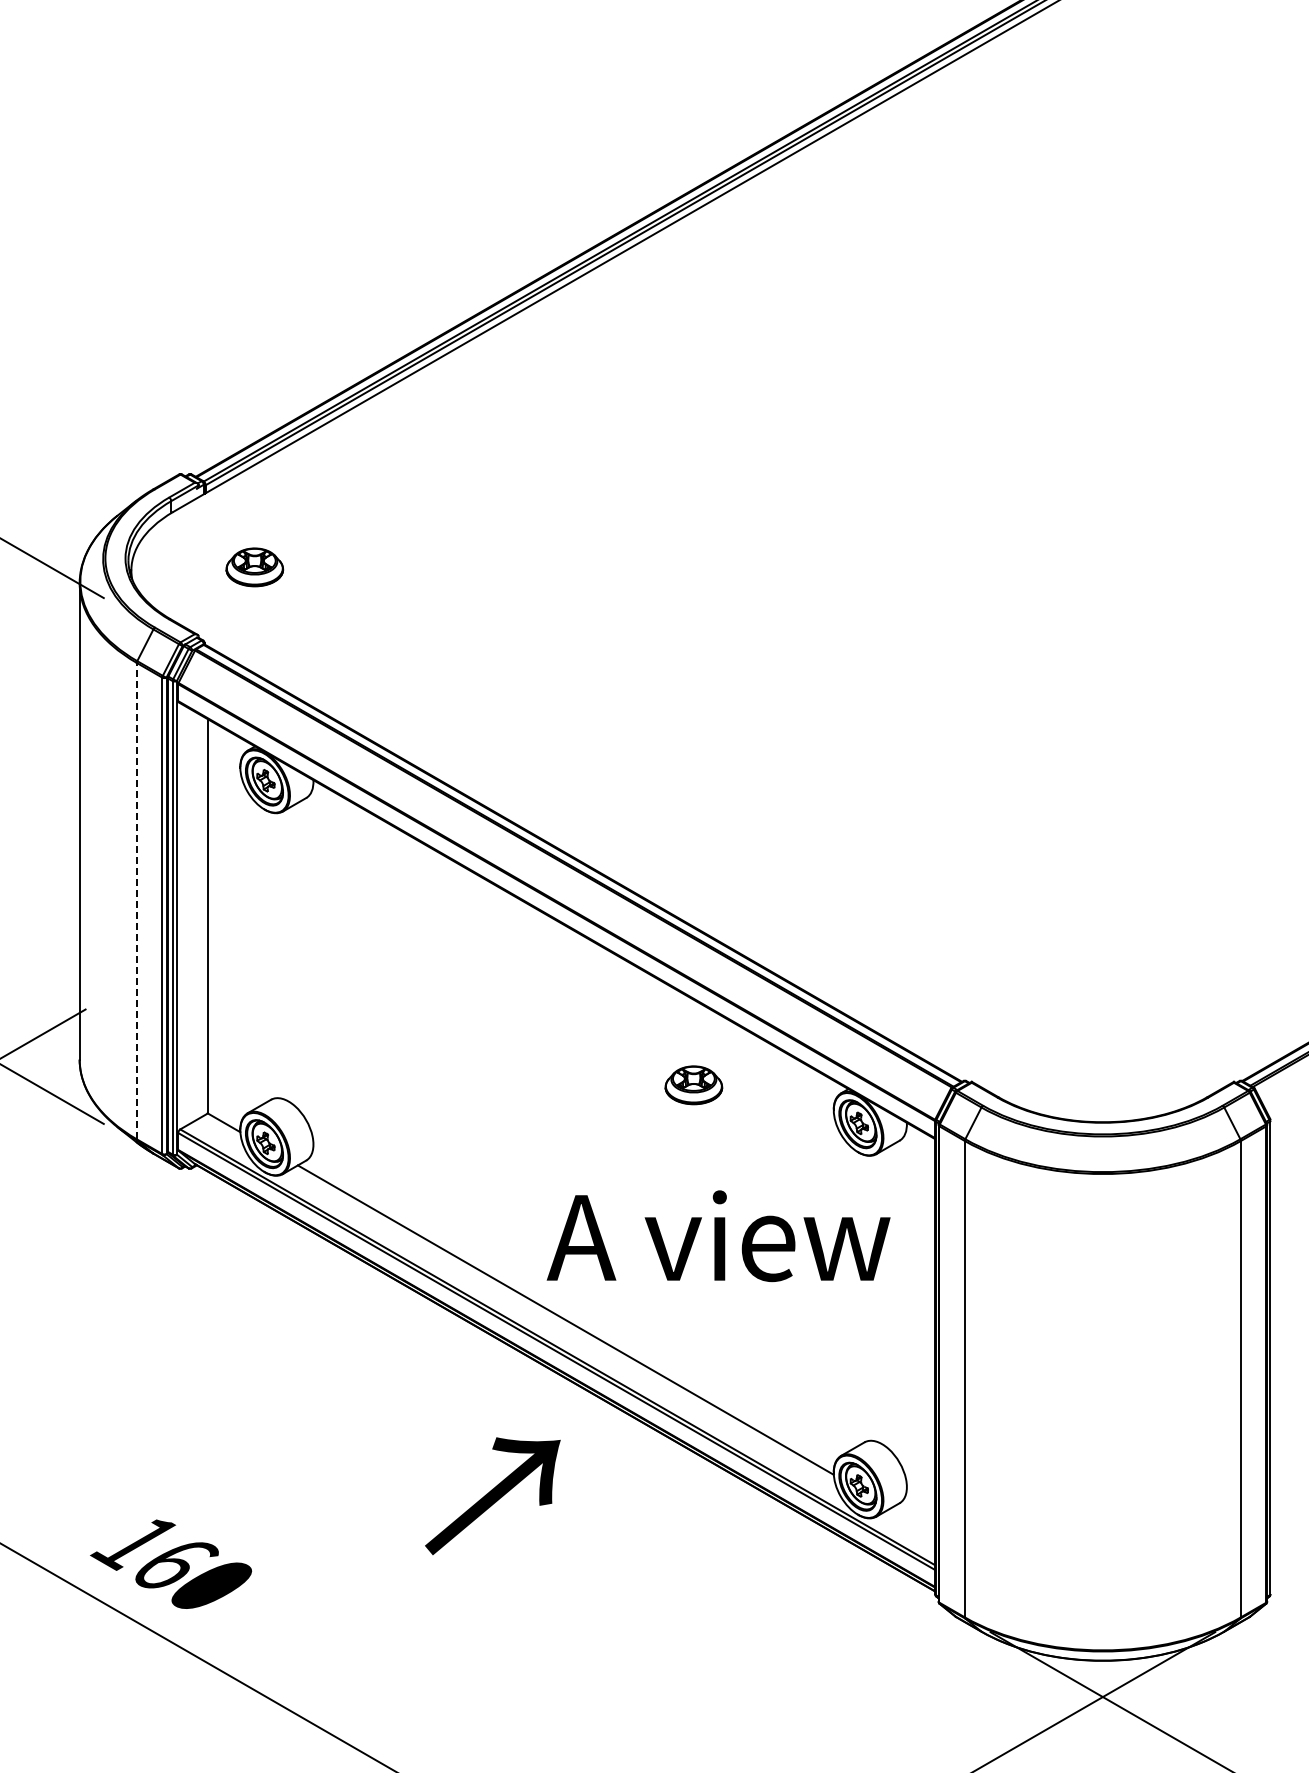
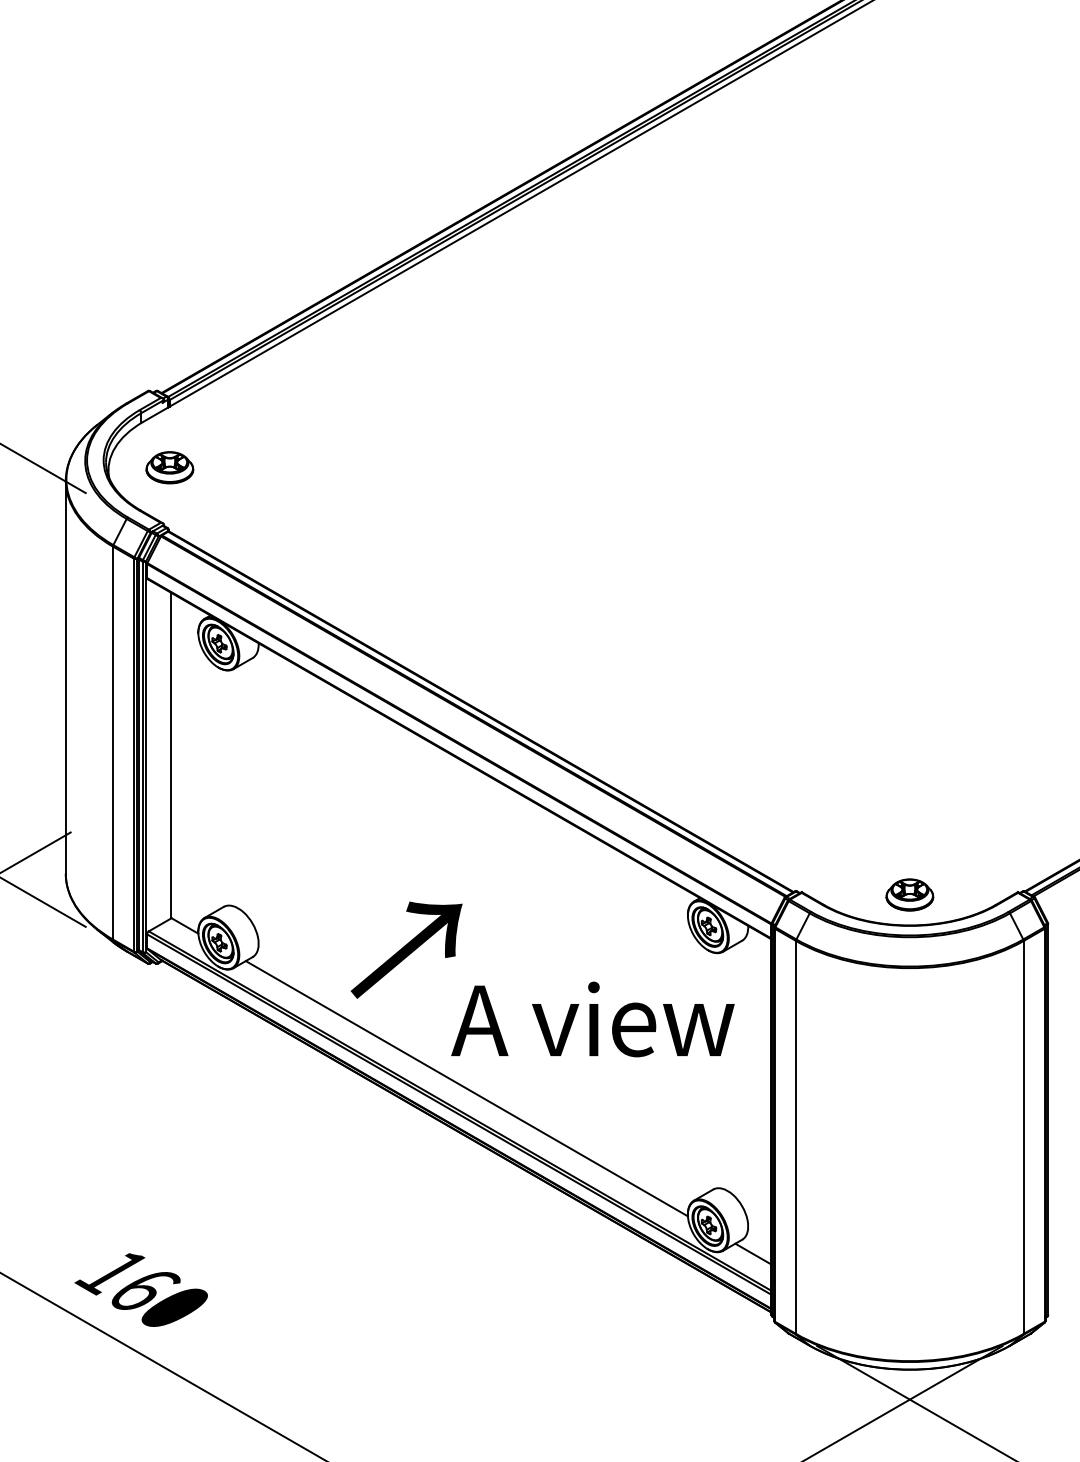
part: (254, 567) -> (169, 467), moved
line: (136, 900) -> (112, 742), dashed -> solid
part: (693, 1085) -> (909, 895), moved
text: (492, 1496) -> (406, 950), moved
line: (913, 1520) -> (753, 1253), added

